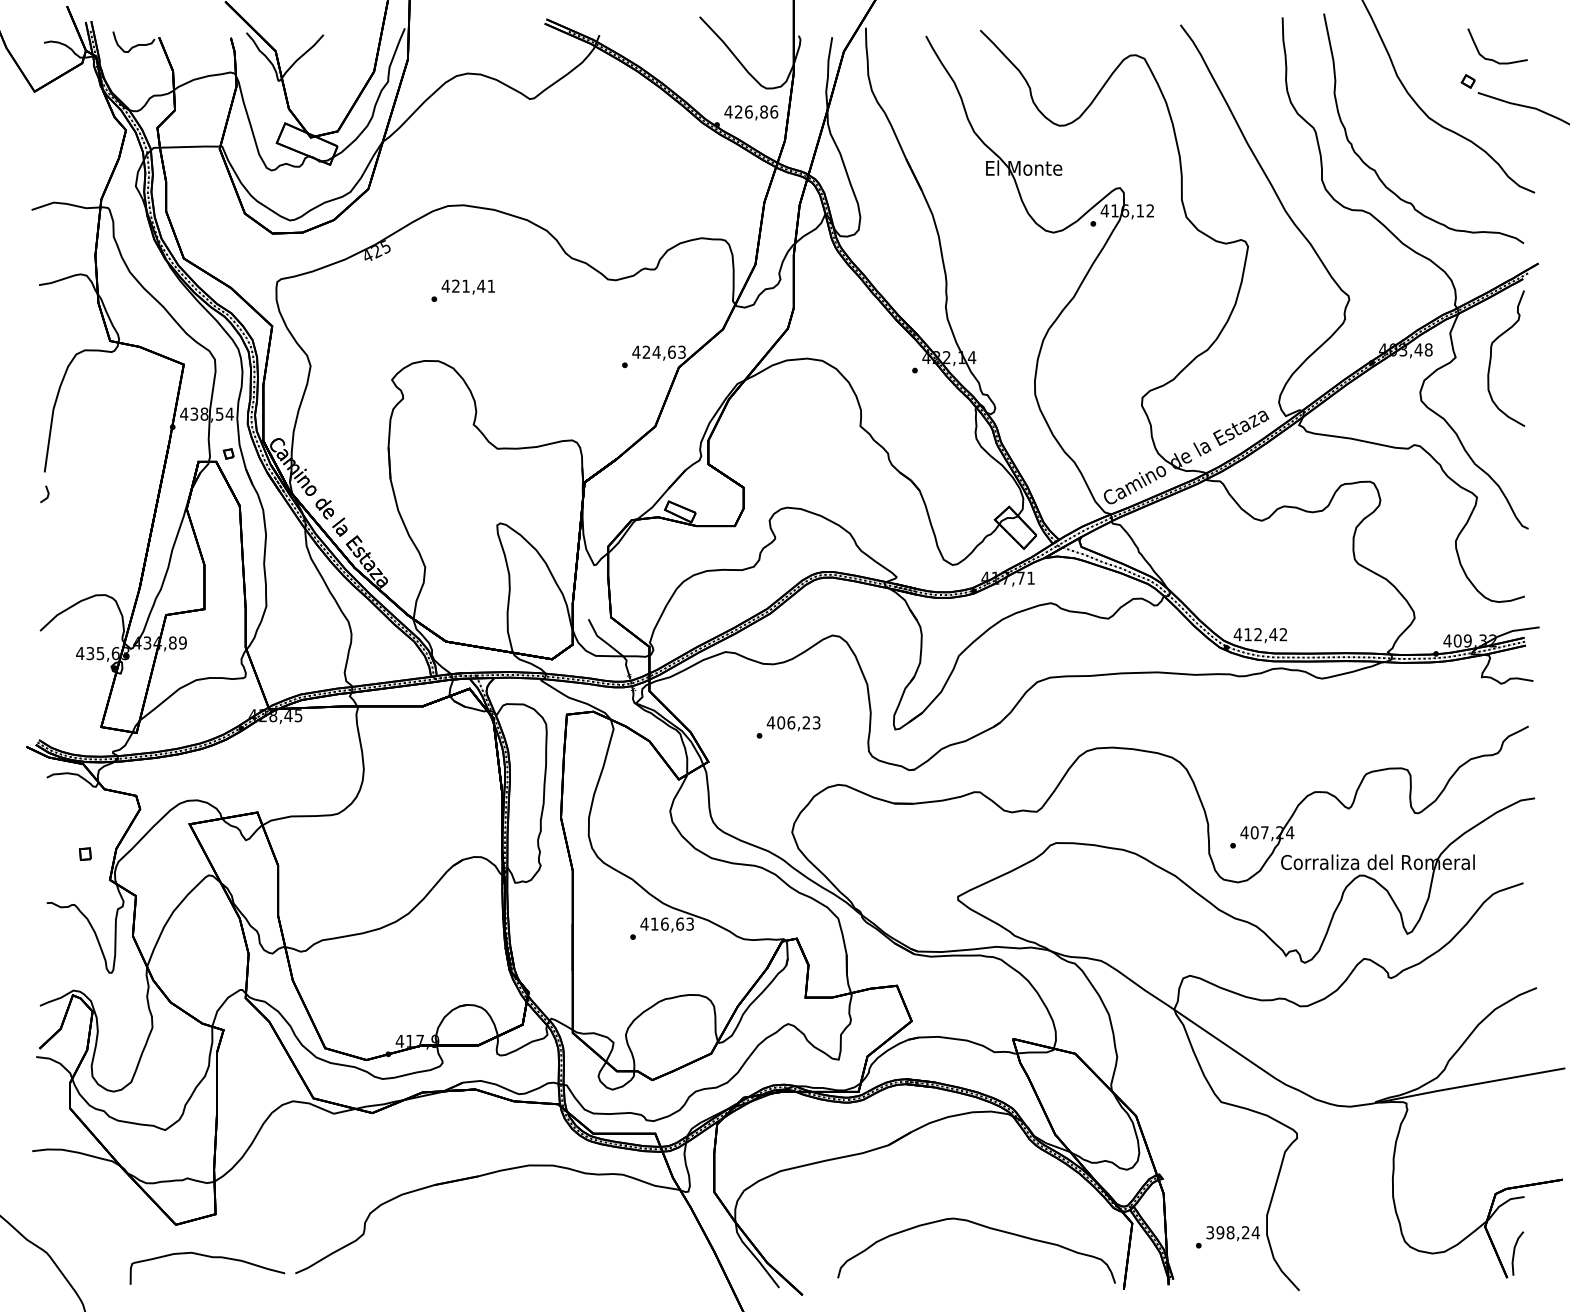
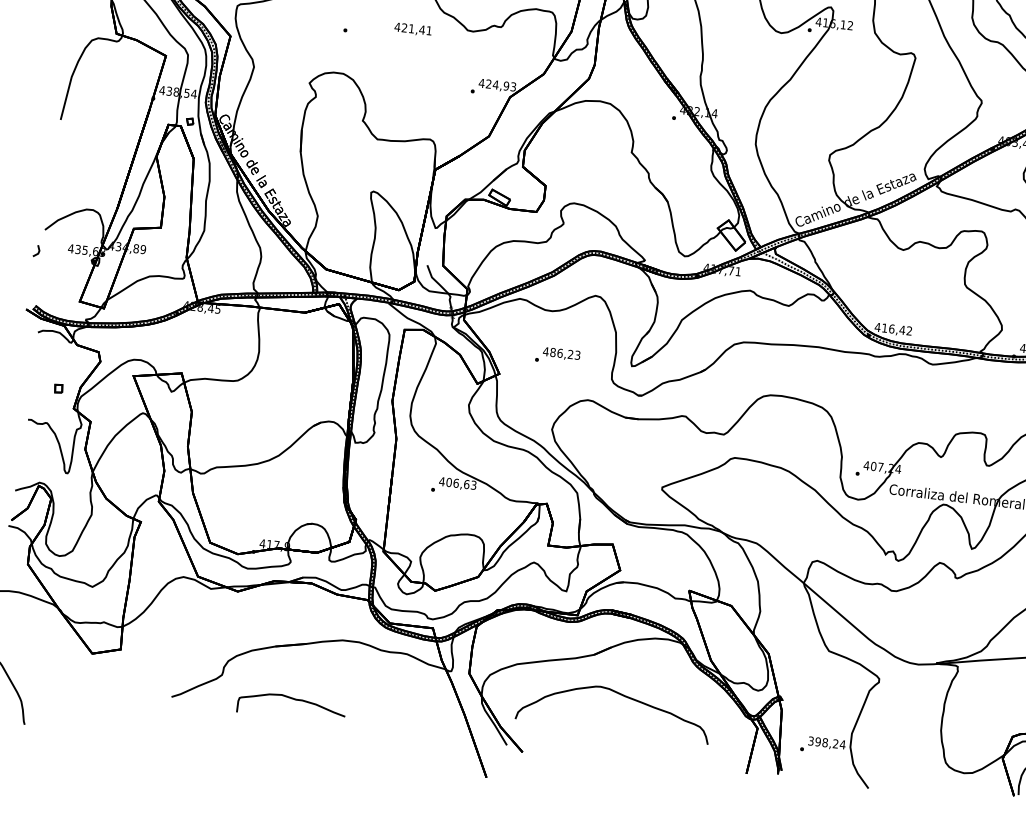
text: (467, 286) -> (412, 29), moved
text: (671, 351) -> (506, 85), 424,63 -> 424,93
line: (47, 494) -> (38, 251), moved
text: (1258, 634) -> (892, 328), 412,42 -> 416,42
text: (781, 722) -> (553, 352), 406,23 -> 486,23
text: (654, 923) -> (449, 482), 416,63 -> 406,63
curve: (984, 1227) -> (621, 695), moved
curve: (208, 1257) -> (293, 699), moved

